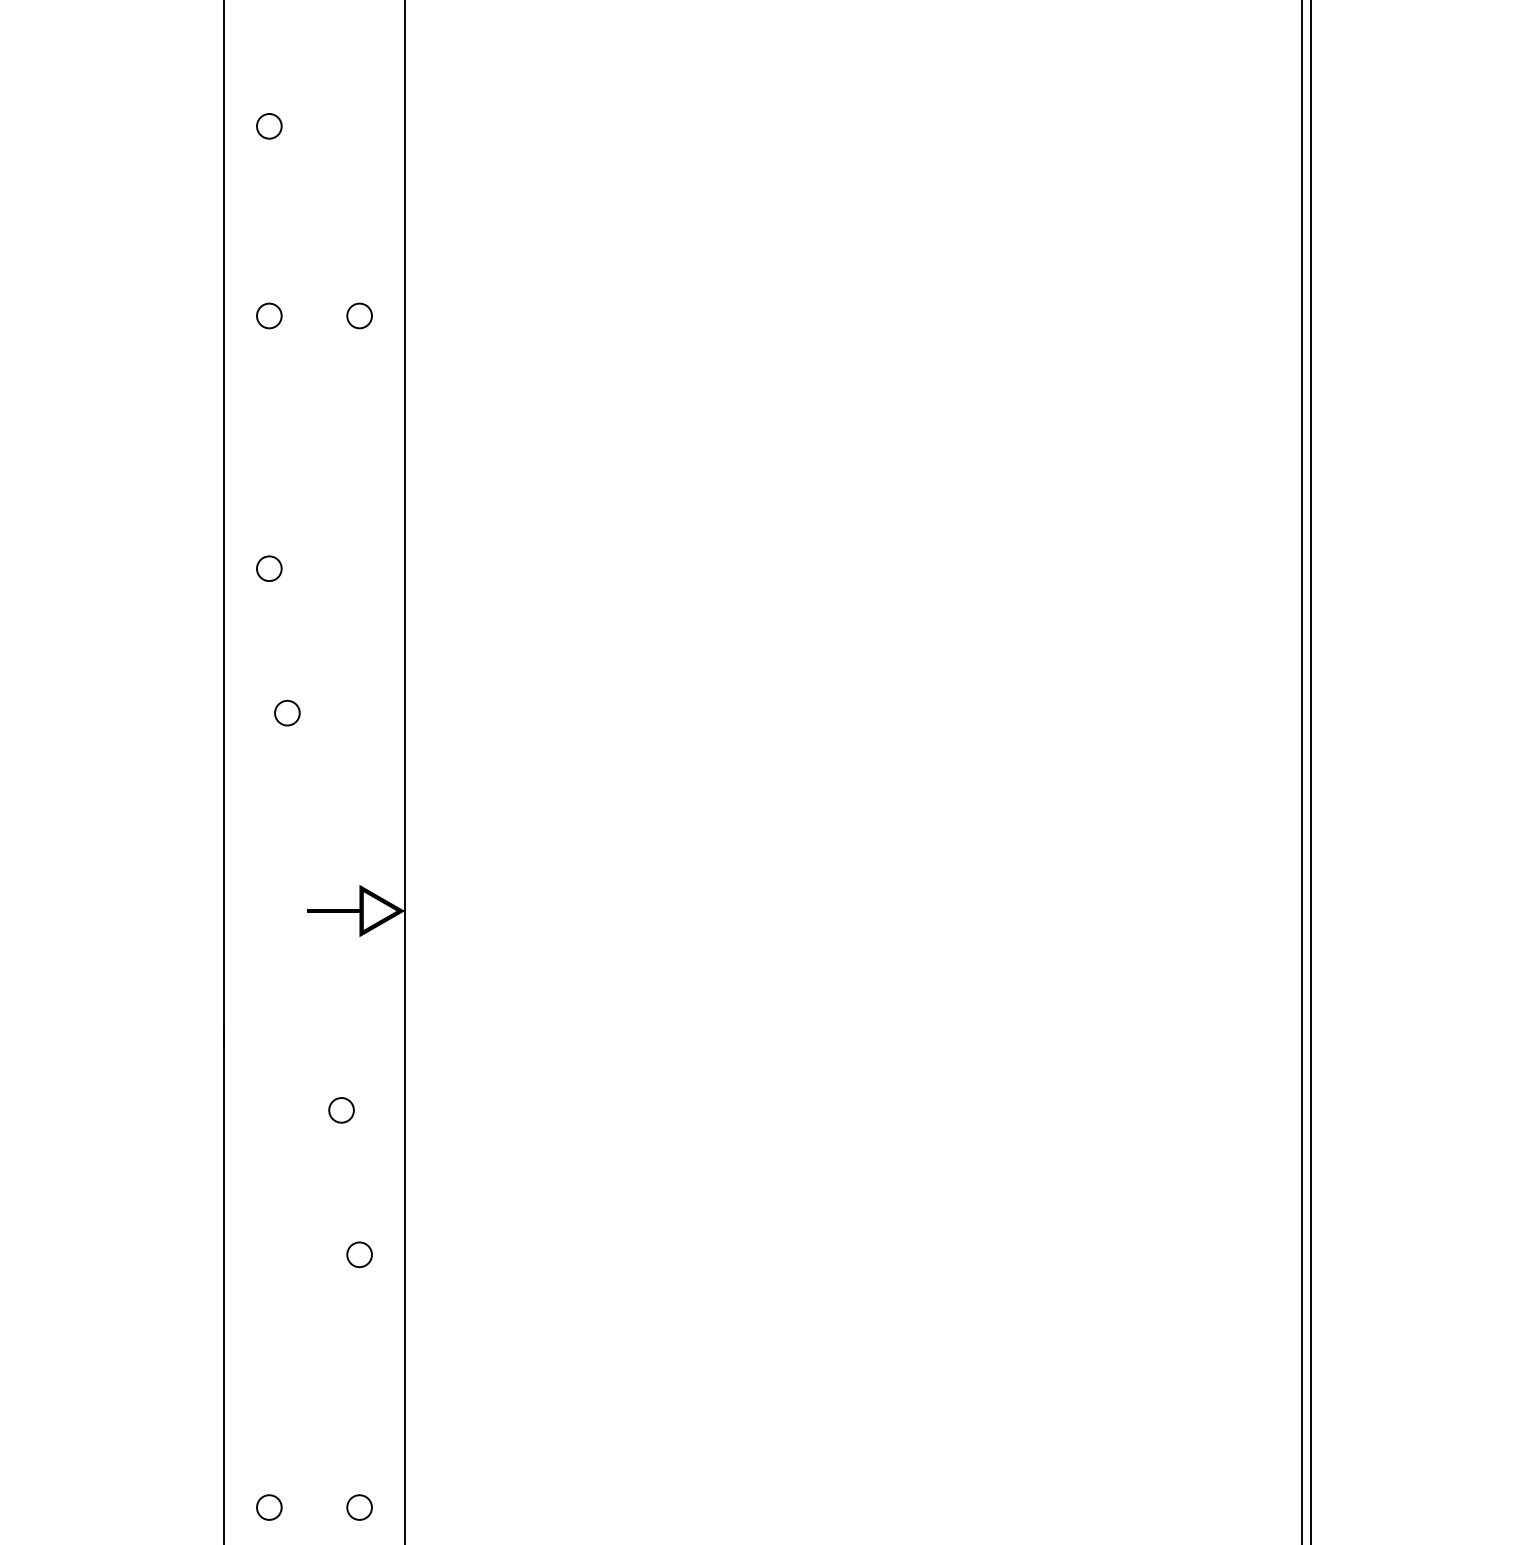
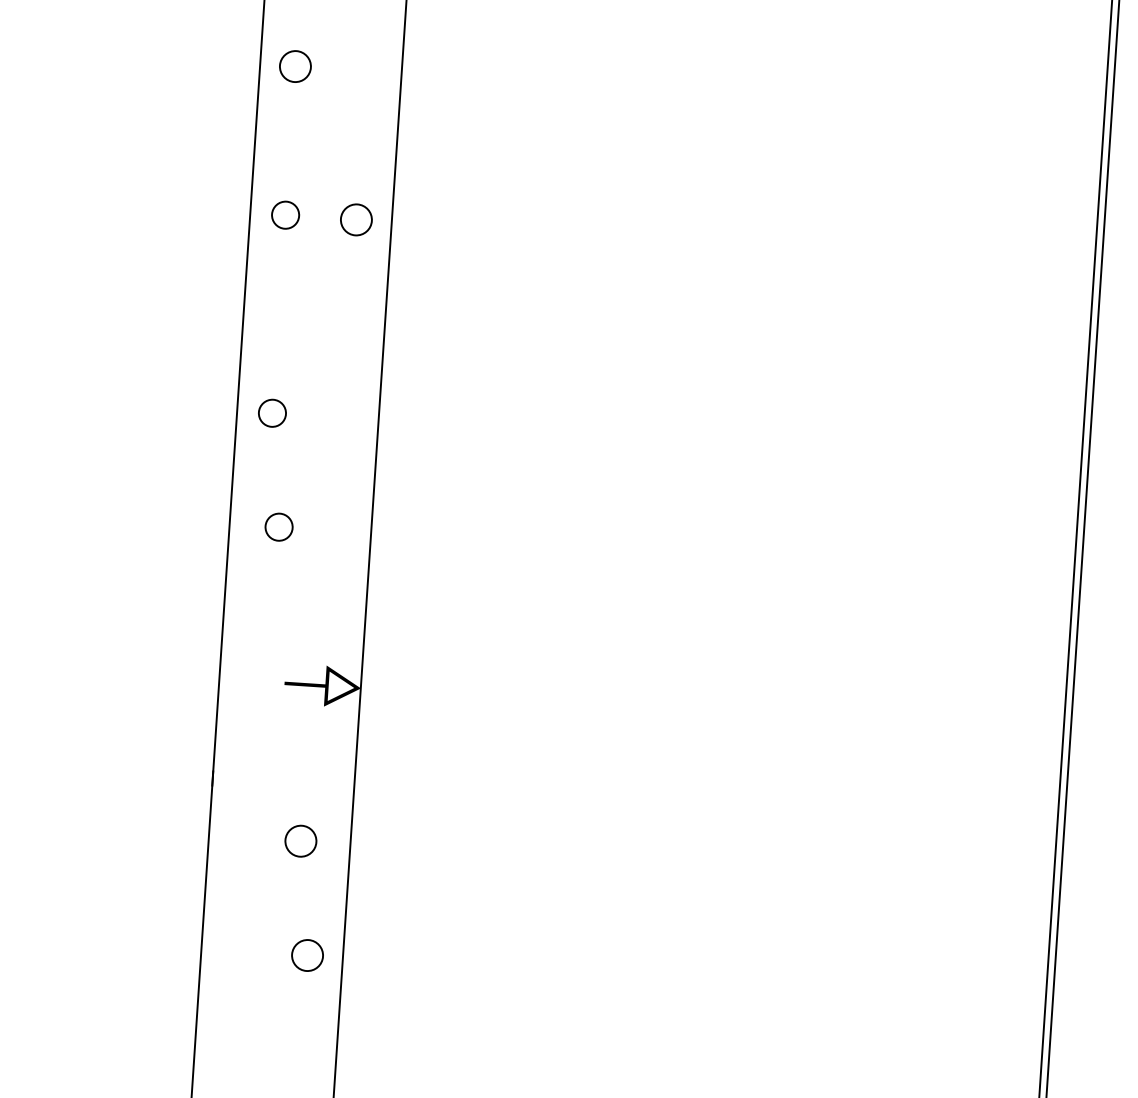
circle: (269, 126) -> (295, 66), size x1.6
circle: (269, 315) -> (285, 214), size x1.4
circle: (359, 315) -> (356, 219), size x1.6
circle: (269, 568) -> (272, 413), size x1.4
circle: (287, 713) -> (279, 527), size x1.4
circle: (341, 1110) -> (300, 841), size x1.6
circle: (359, 1254) -> (307, 955), size x1.6

